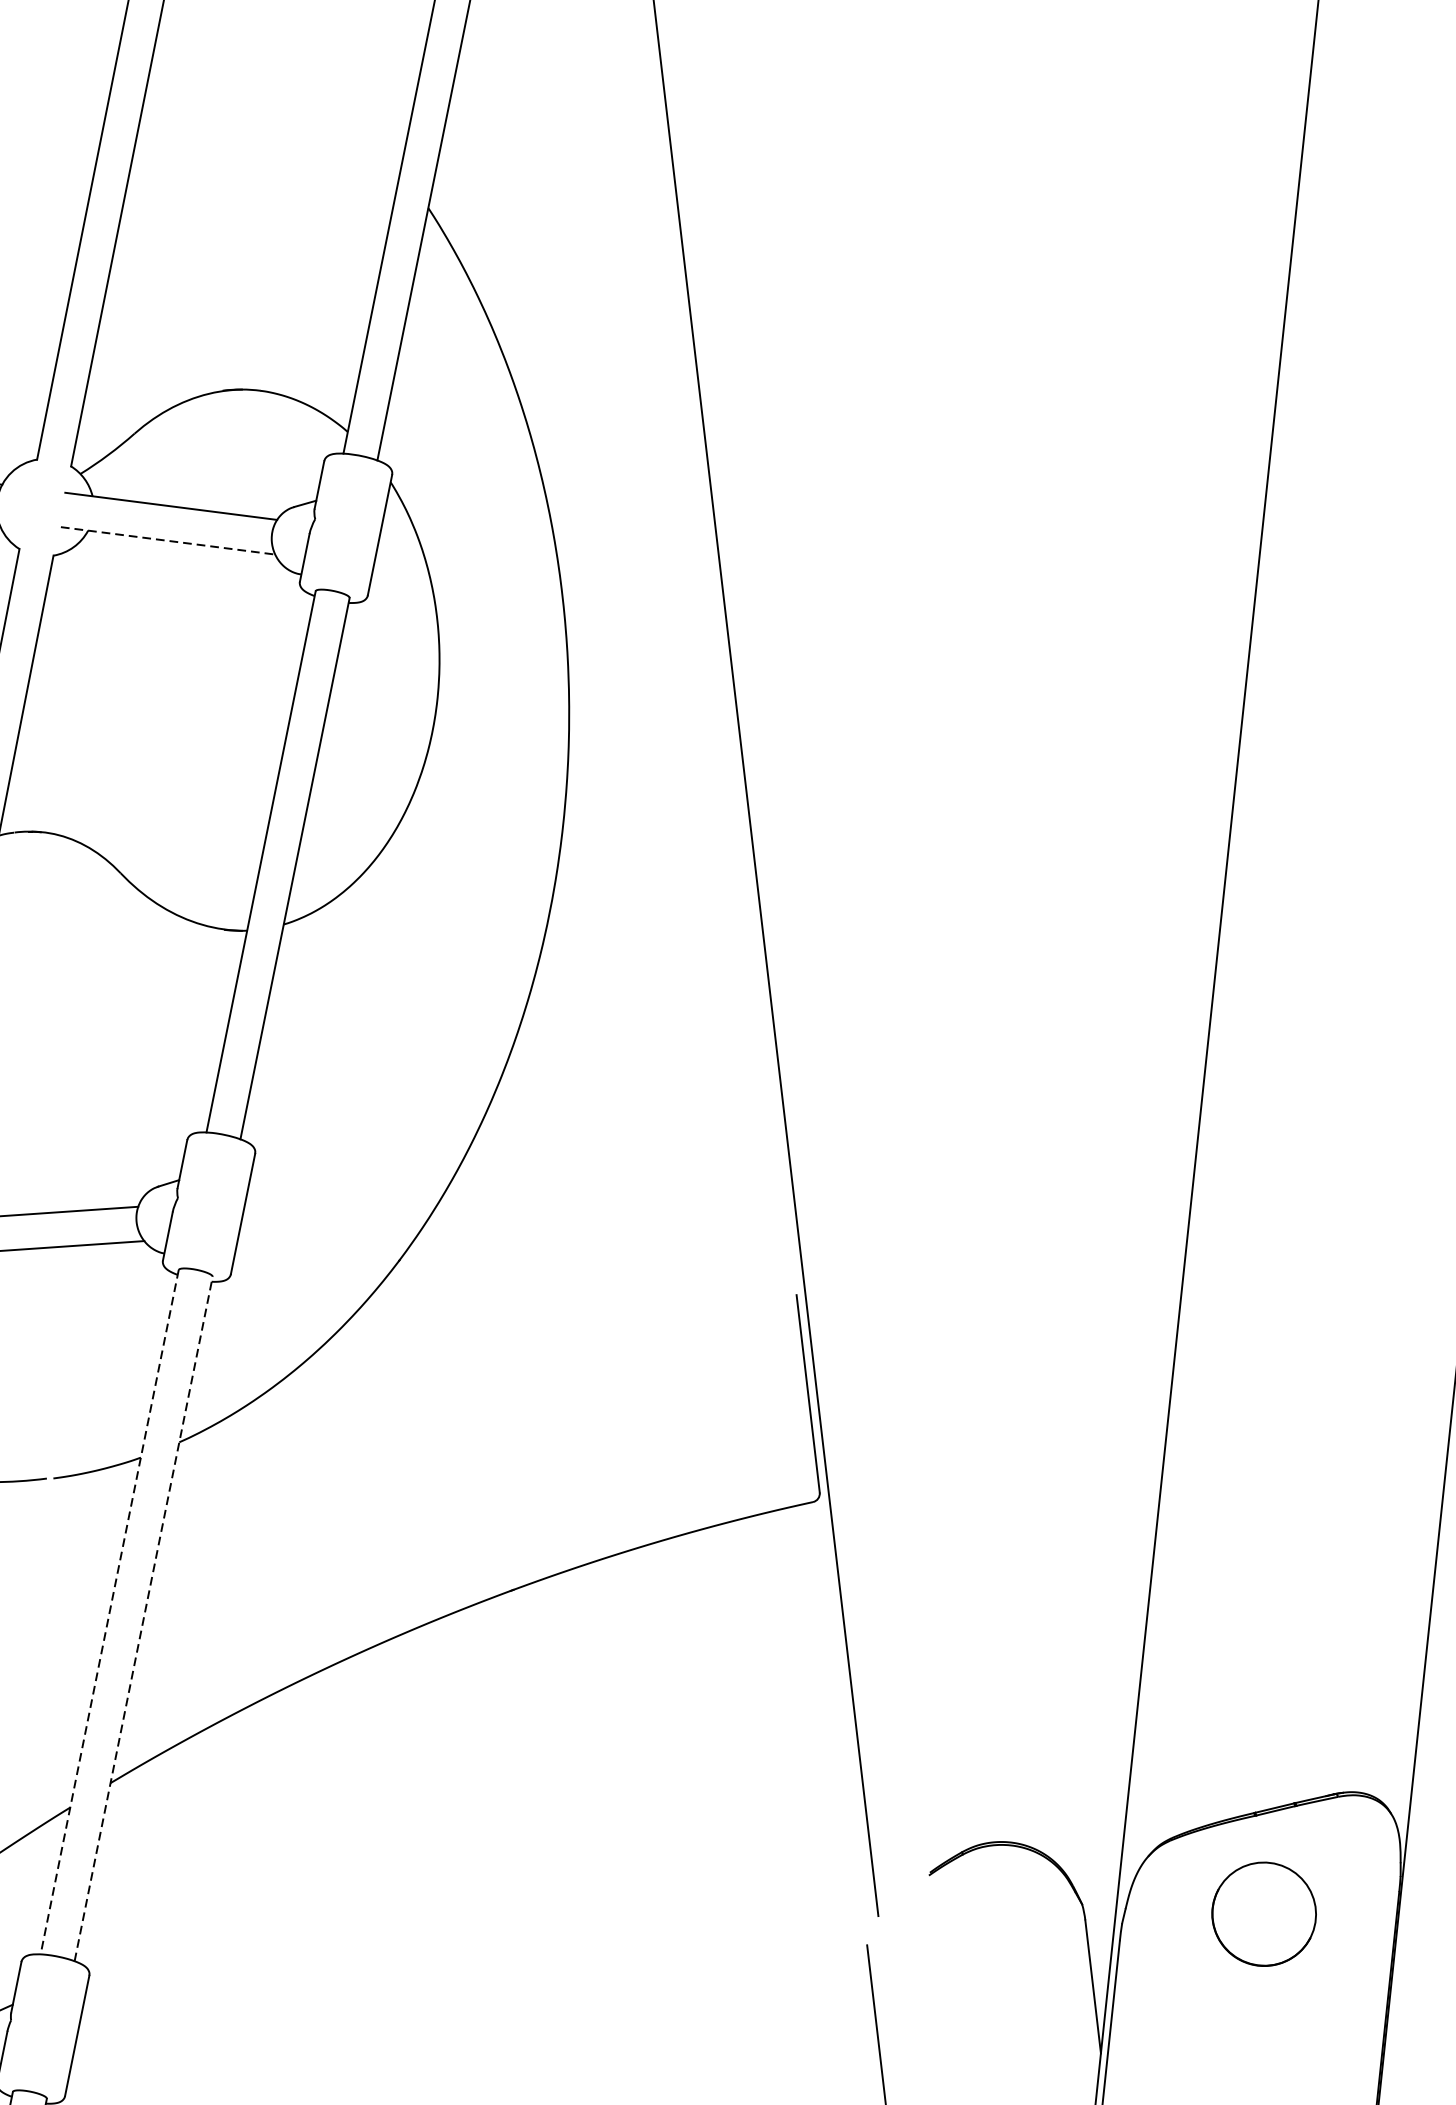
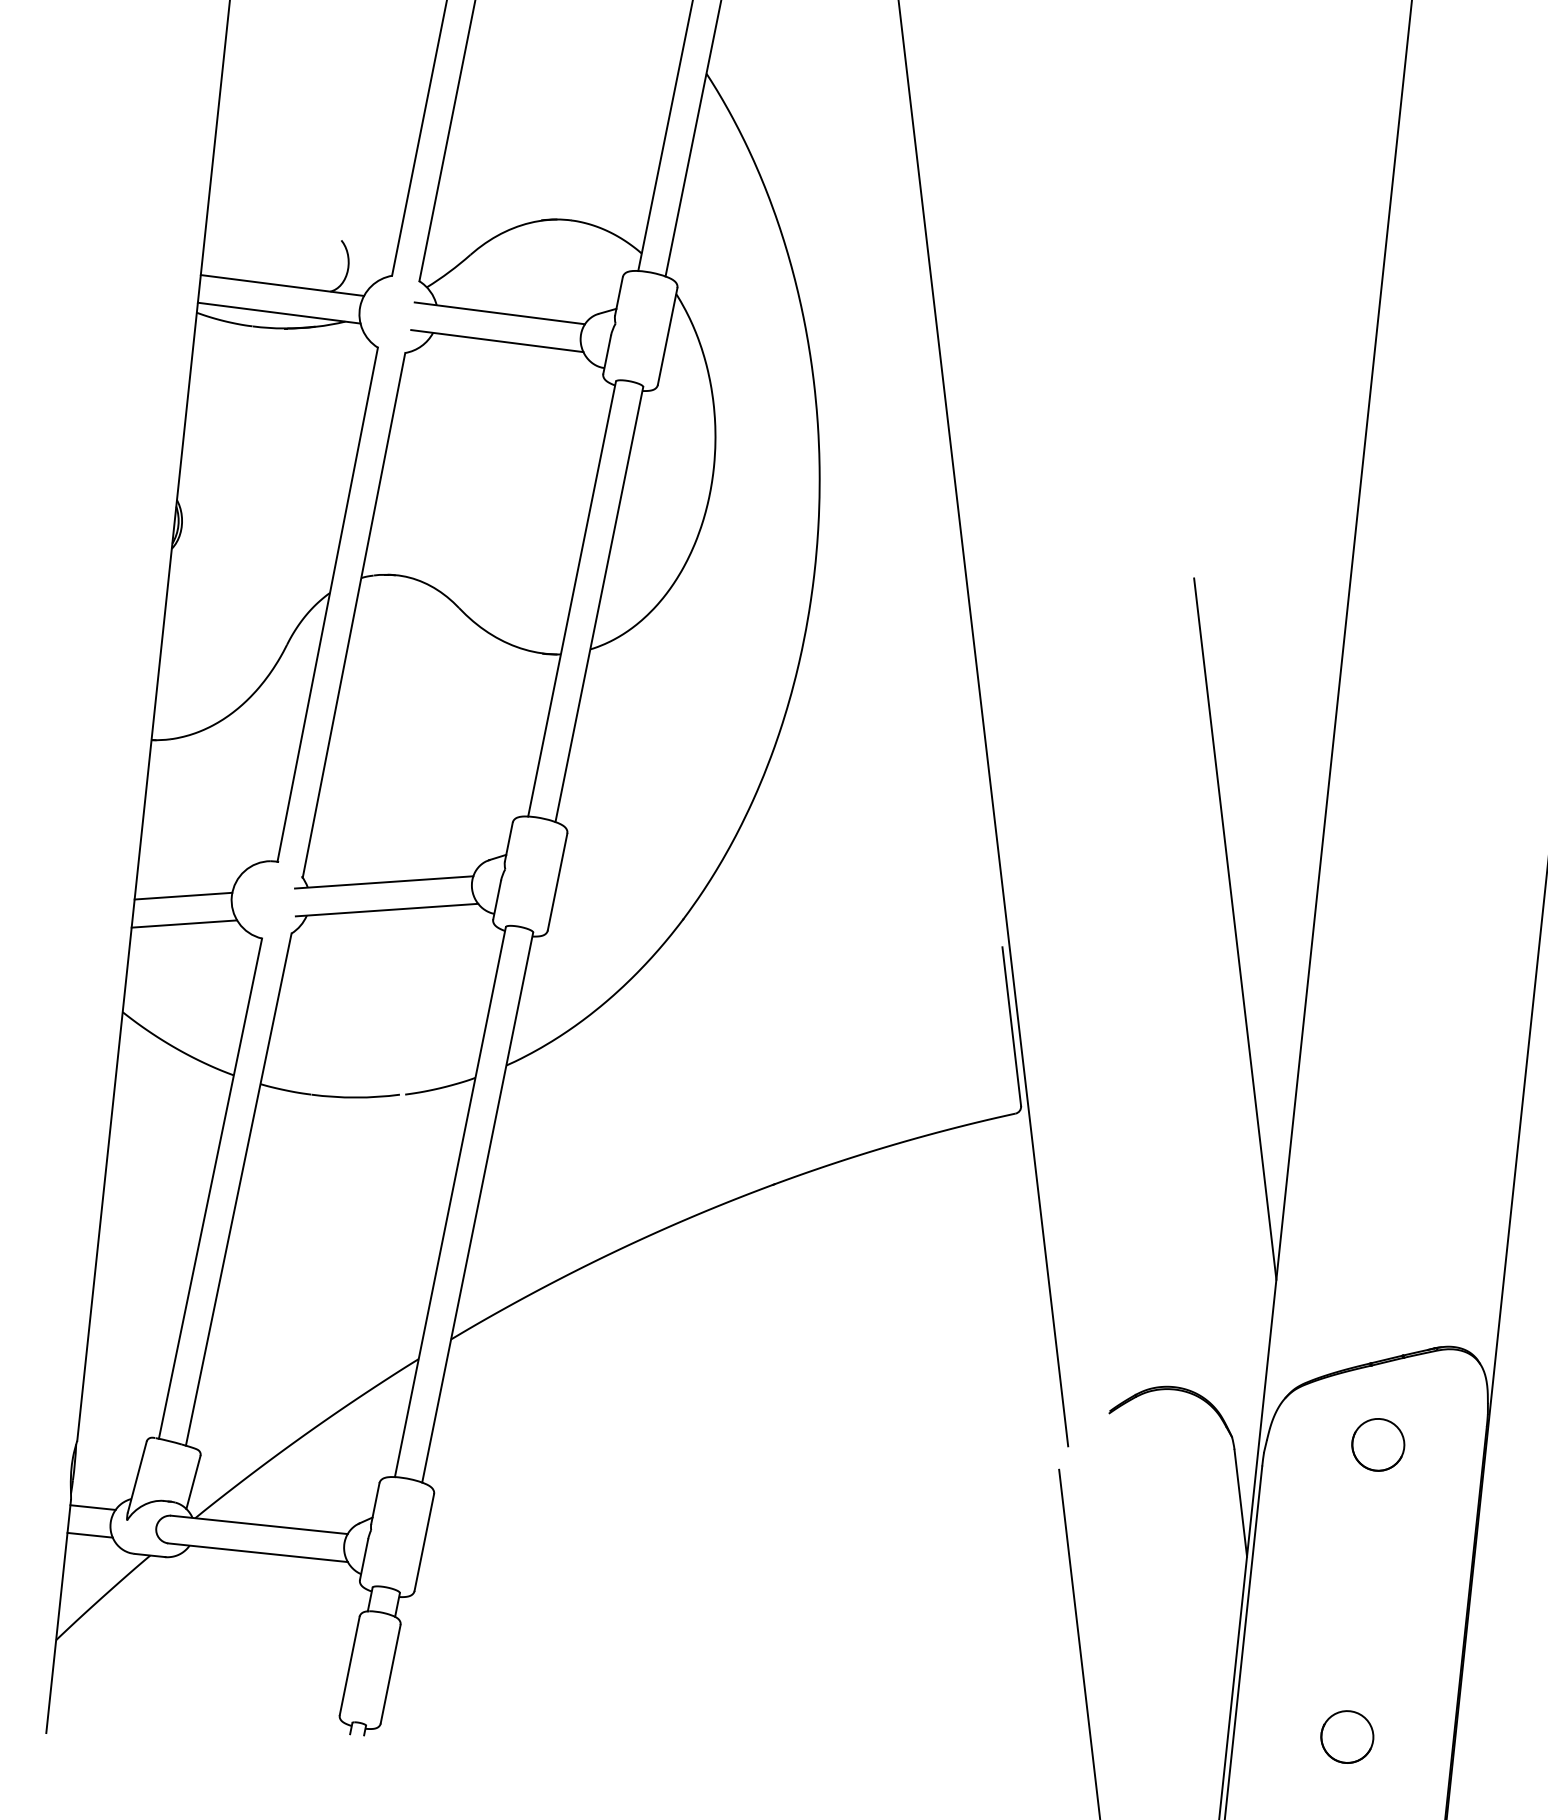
line: (168, 541) -> (497, 341), dashed -> solid
line: (1086, 1271) -> (1235, 928), added
line: (109, 1612) -> (450, 1202), dashed -> solid
line: (143, 1618) -> (477, 1207), dashed -> solid
part: (1264, 1913) -> (1378, 1444), size x0.62

